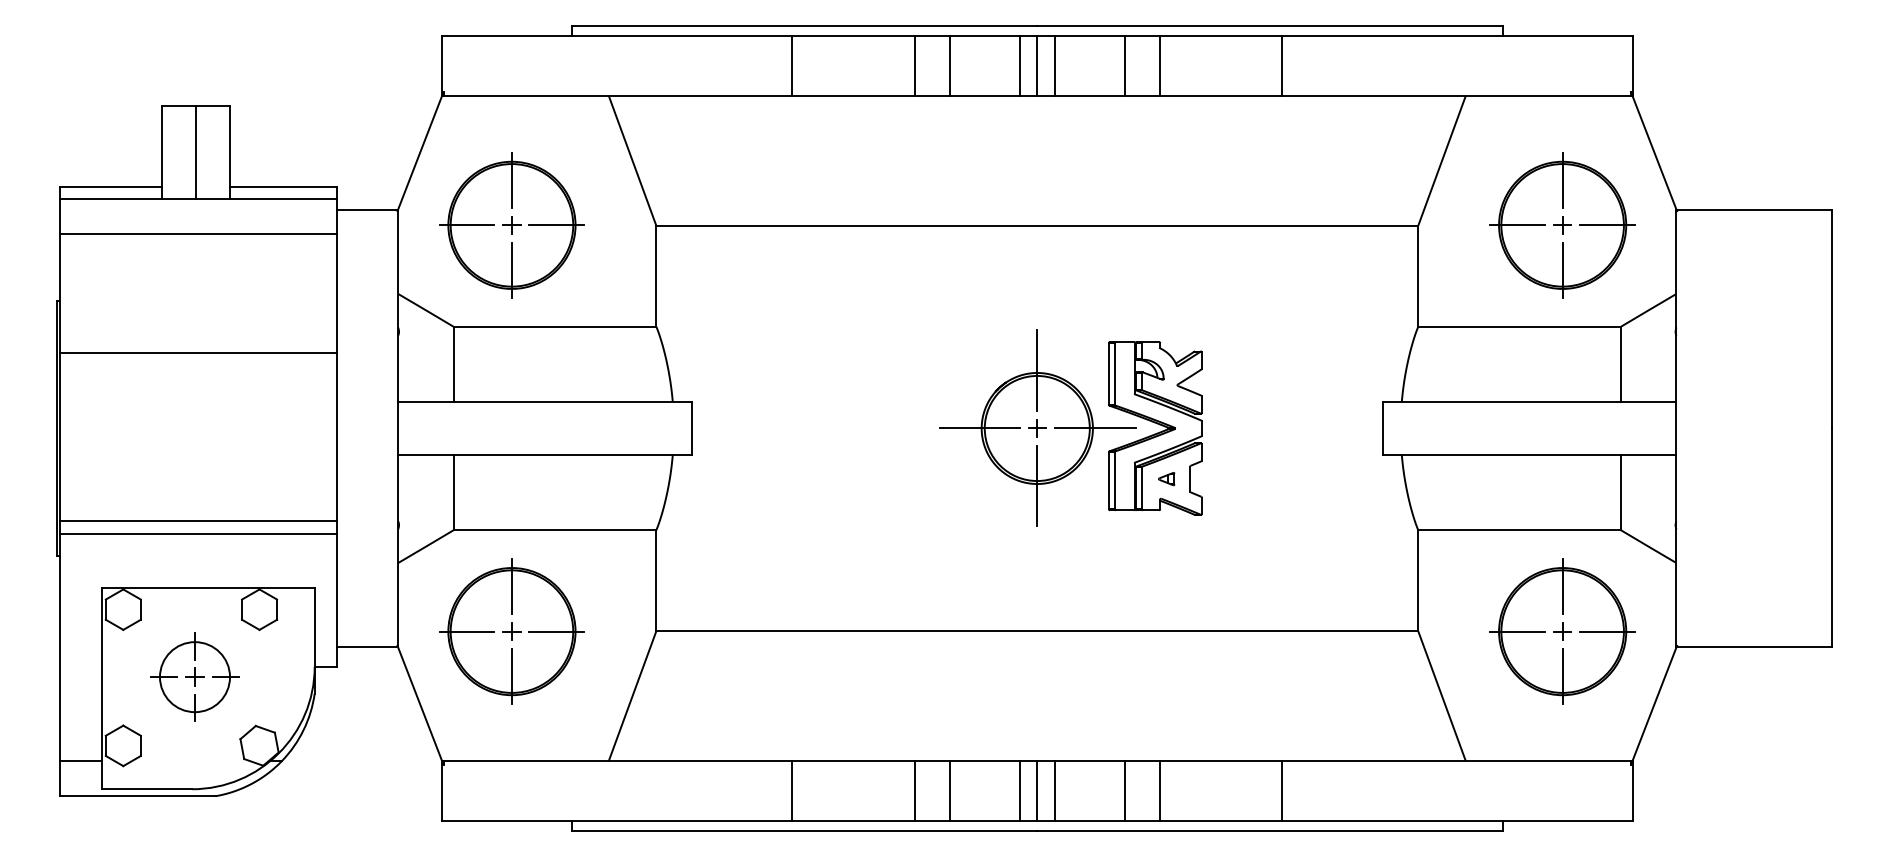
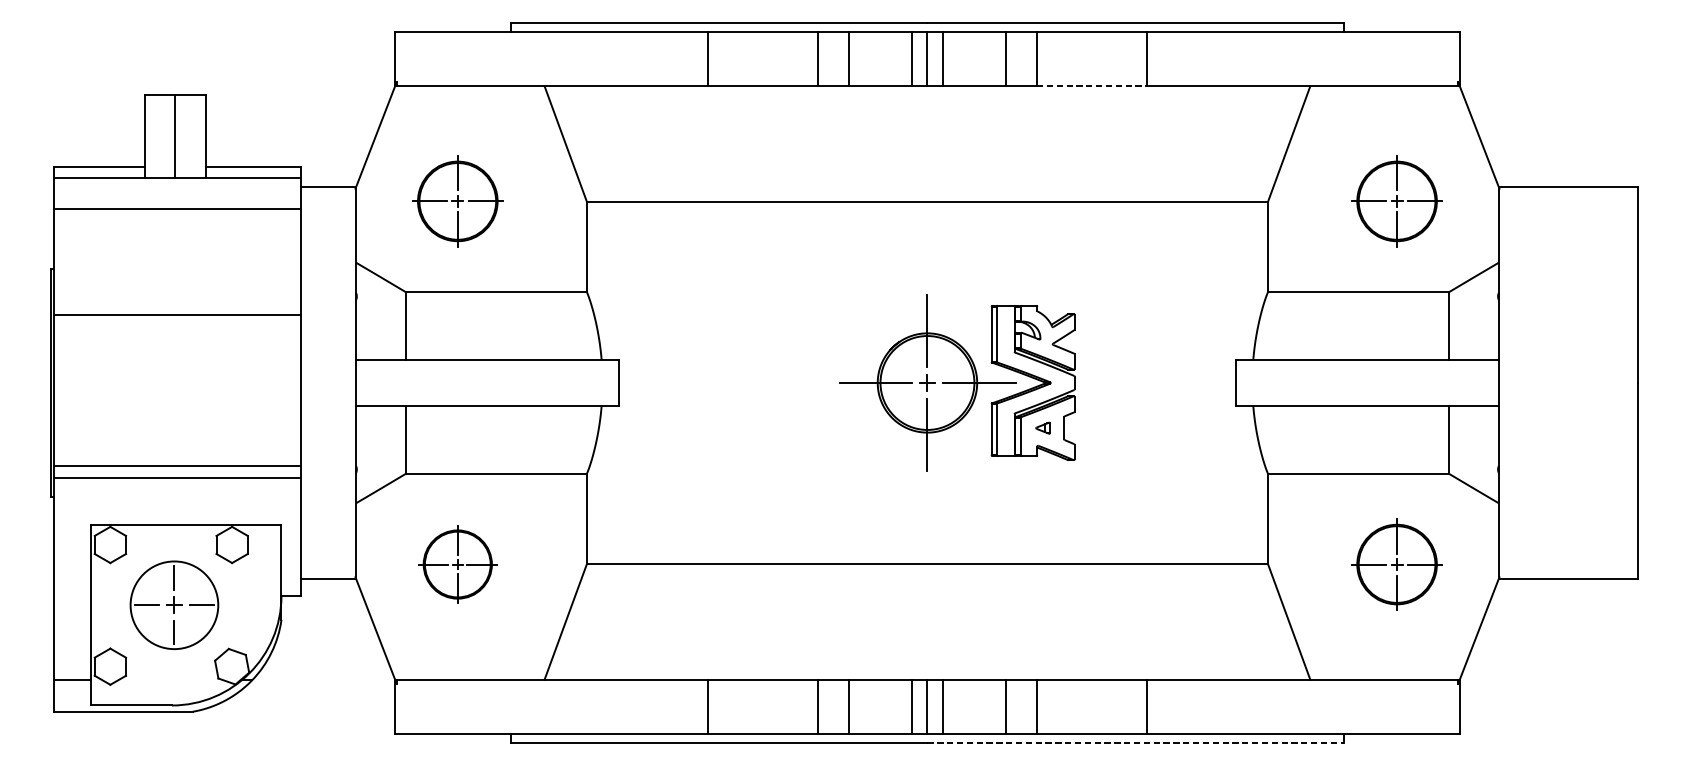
line: (1221, 95) -> (1092, 85), solid -> dashed
part: (511, 225) -> (457, 201), size x0.7
part: (1562, 225) -> (1396, 201), size x0.7
part: (511, 631) -> (457, 564), size x0.6
part: (1562, 631) -> (1396, 564), size x0.7
circle: (194, 677) -> (173, 605), size x1.4
line: (1270, 831) -> (1135, 743), solid -> dashed

